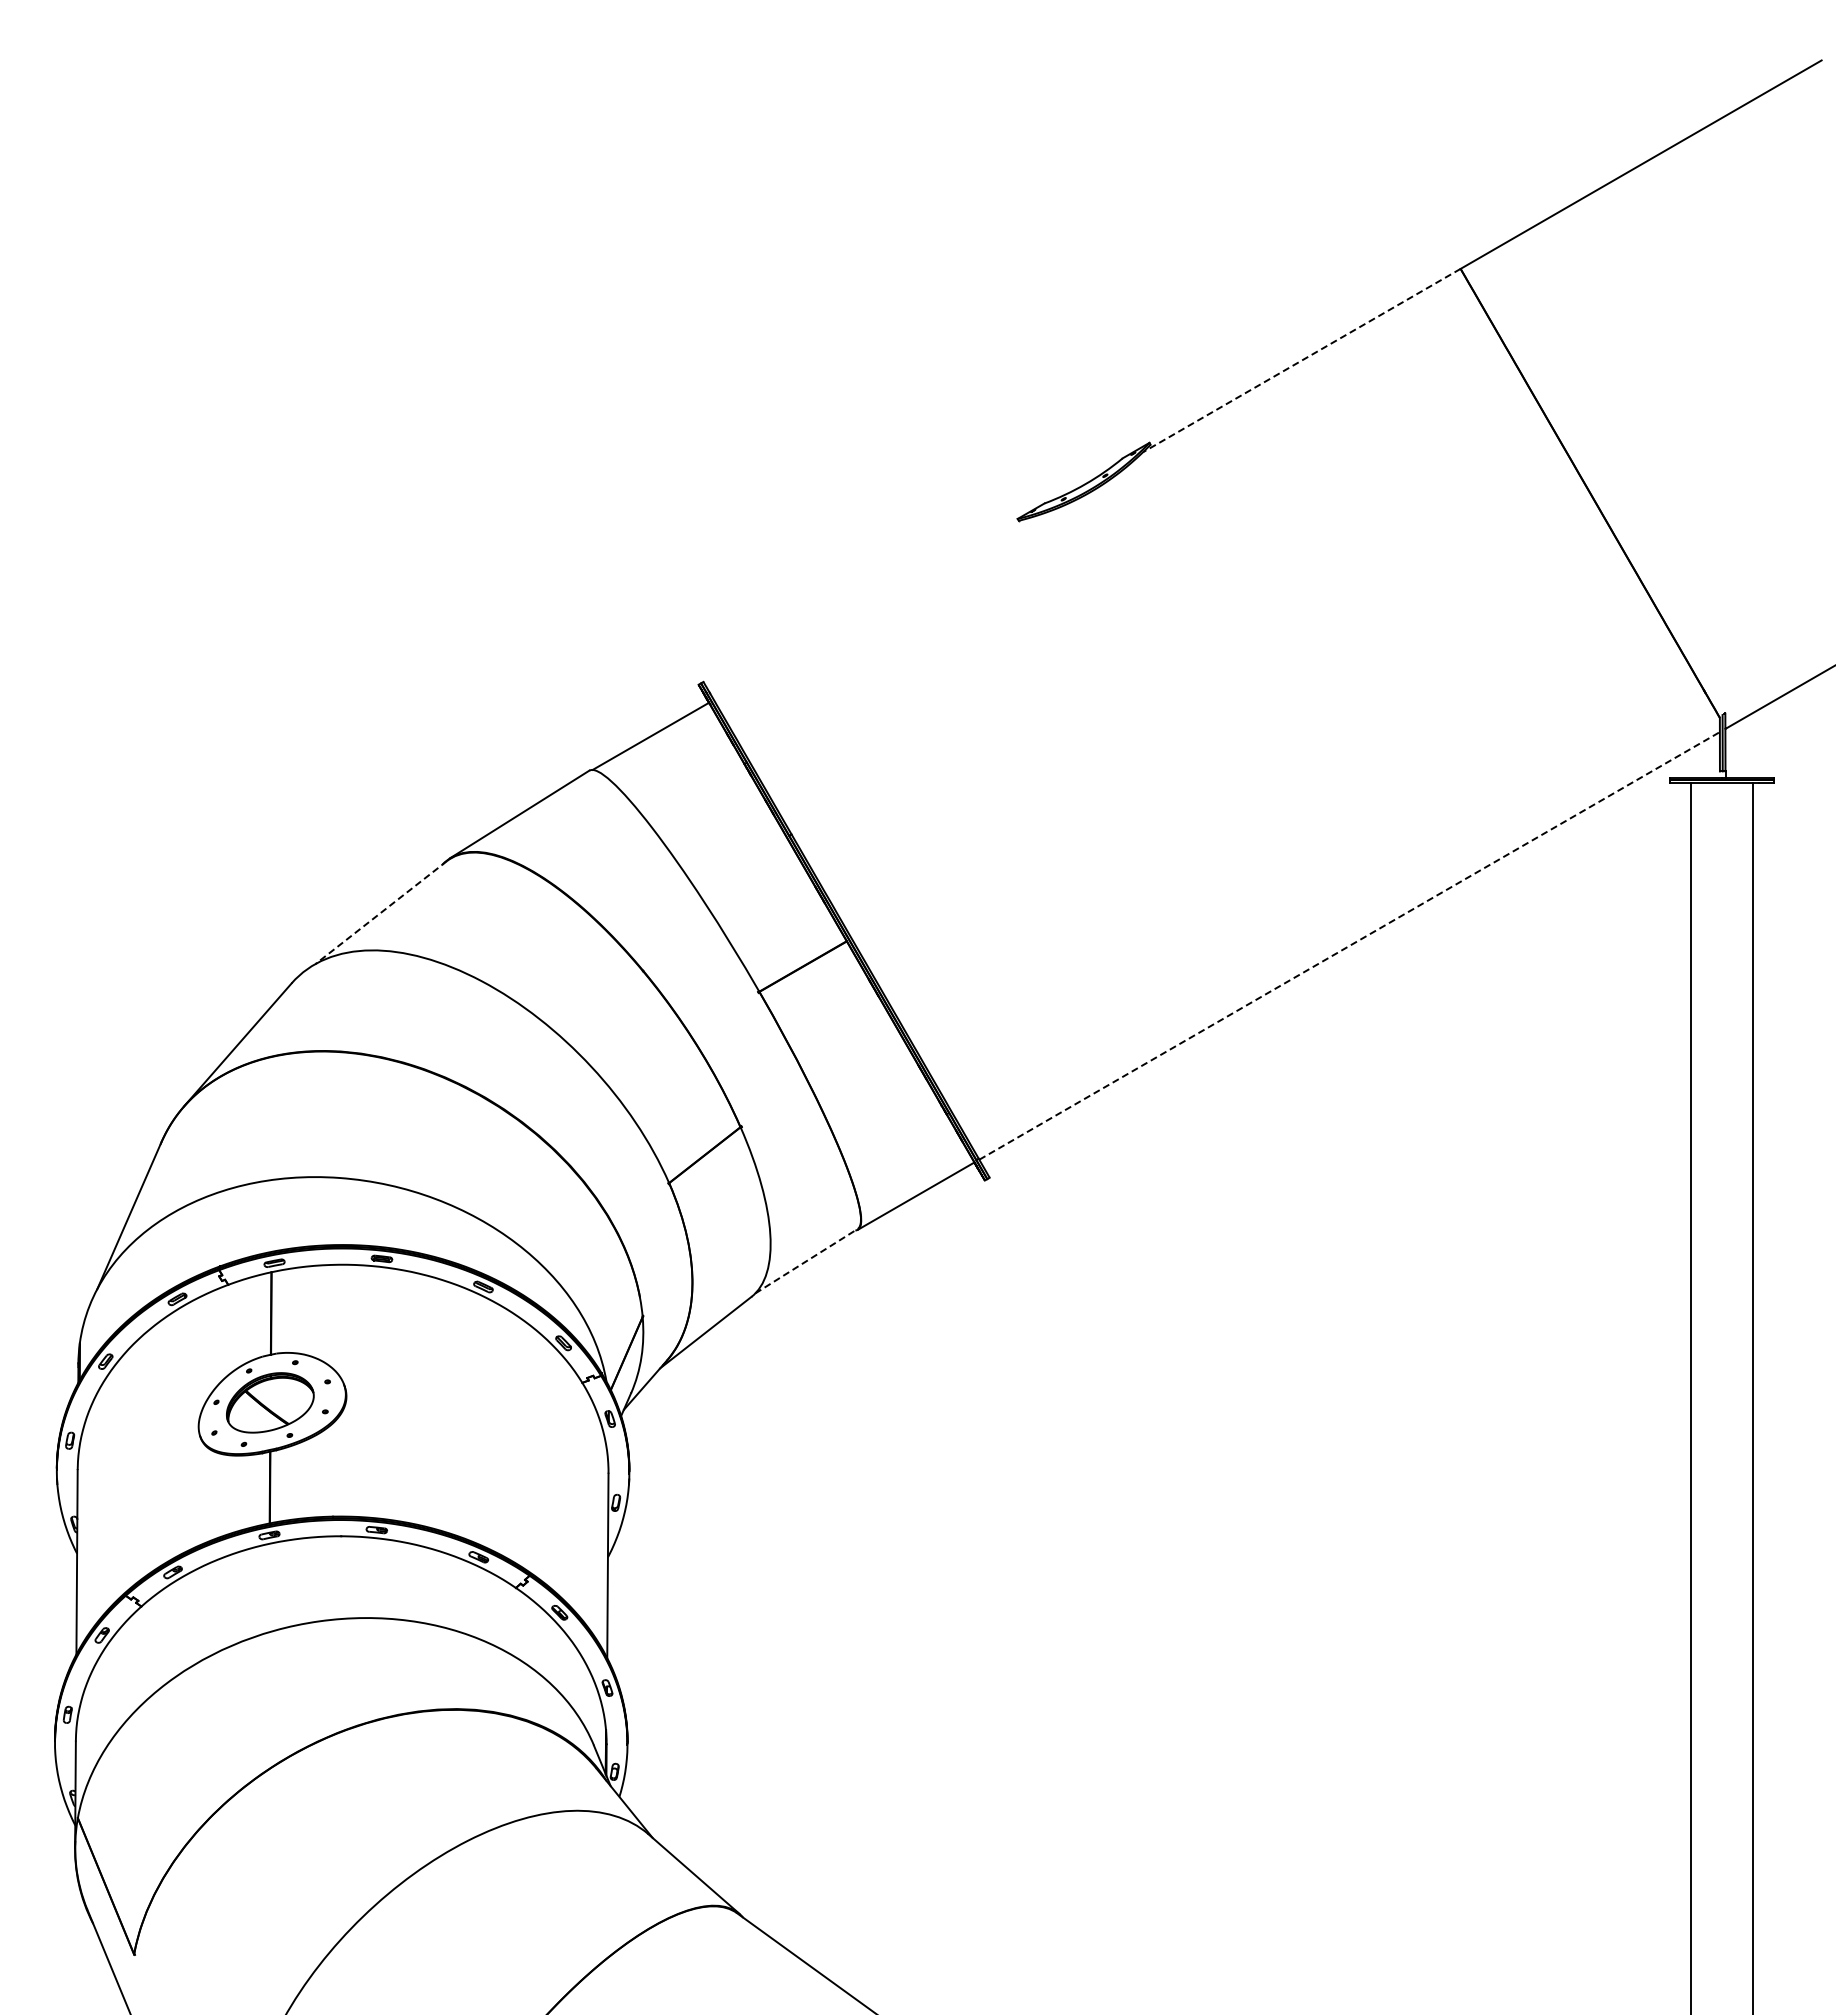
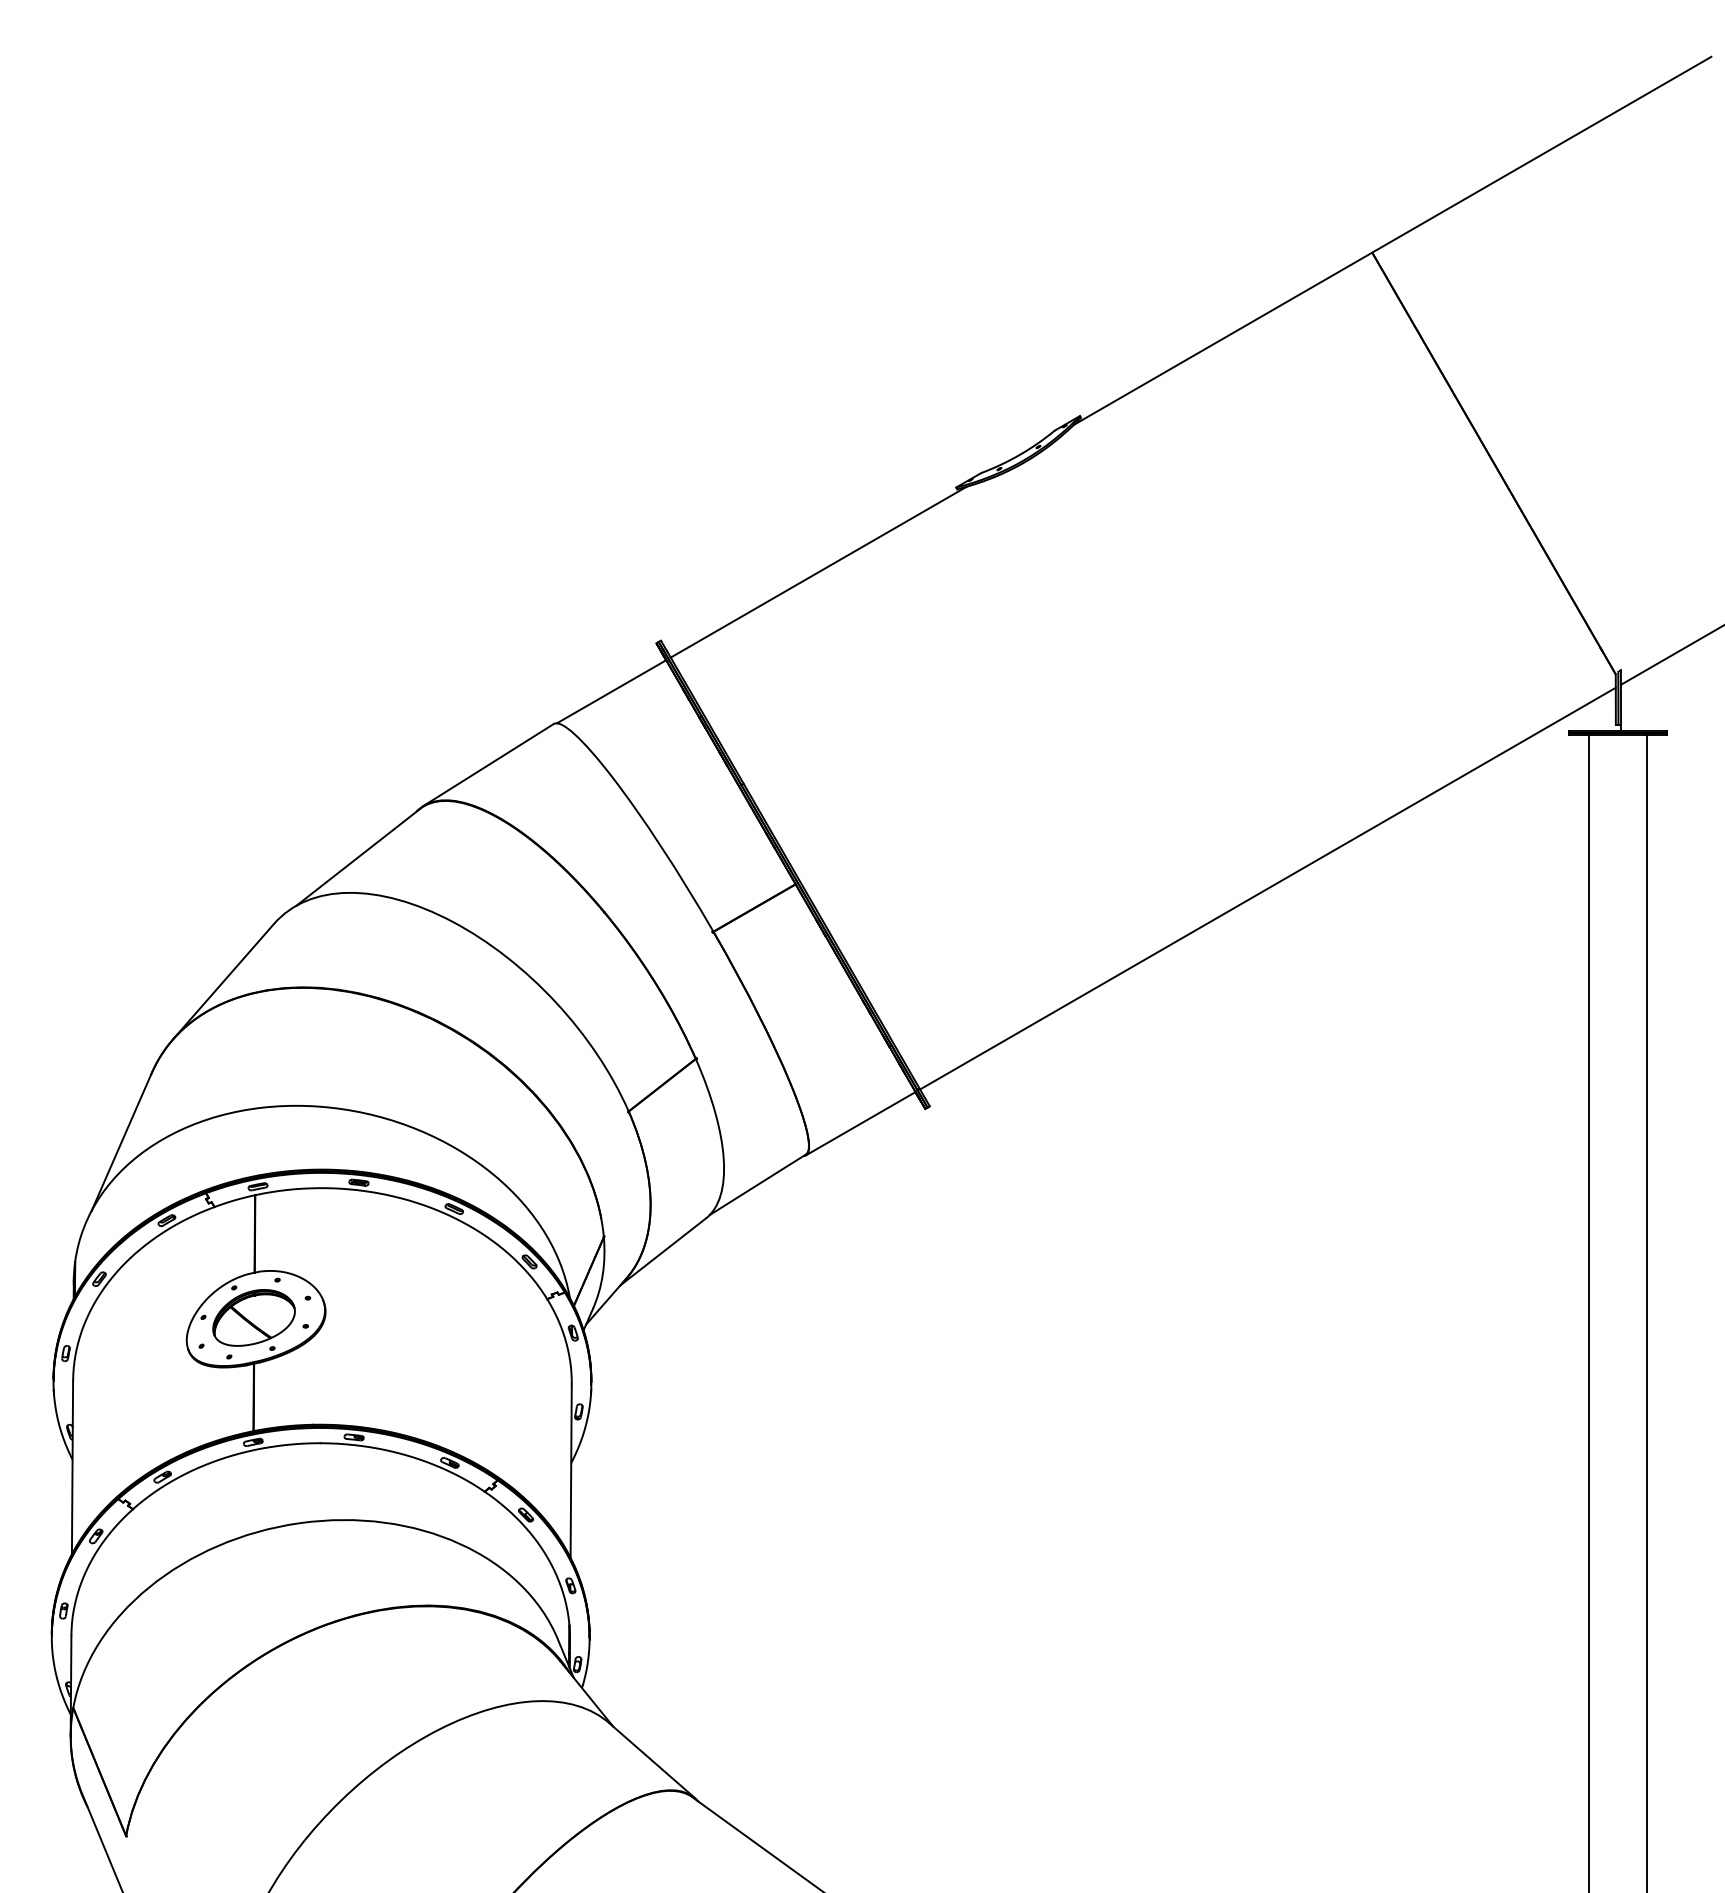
line: (1301, 360) -> (1222, 338), dashed -> solid
line: (870, 608) -> (817, 571), added
line: (381, 912) -> (358, 857), dashed -> solid
line: (1349, 945) -> (1267, 888), dashed -> solid
line: (806, 1261) -> (757, 1185), dashed -> solid

